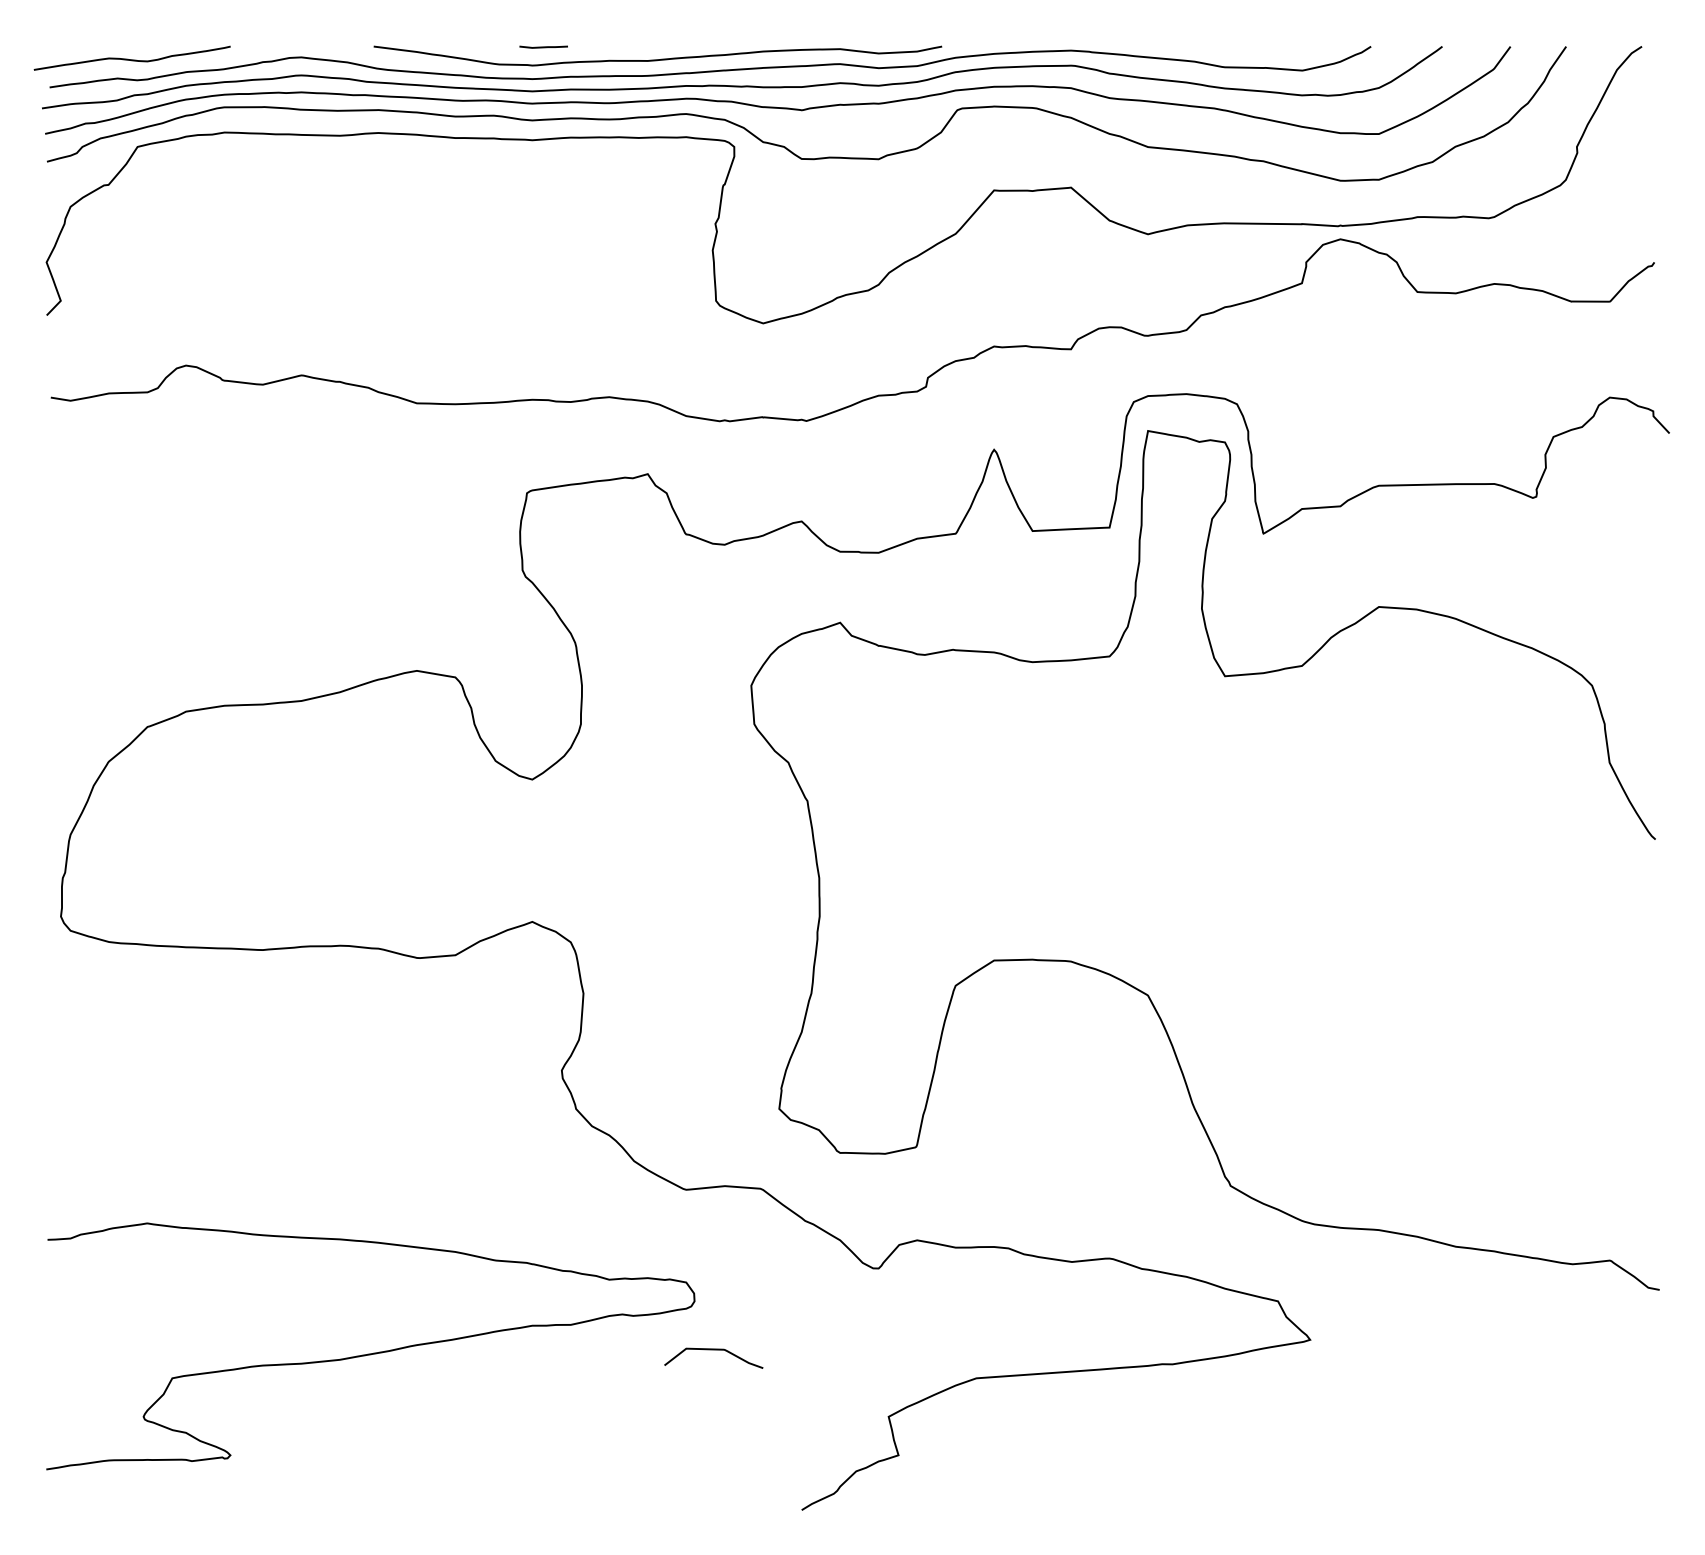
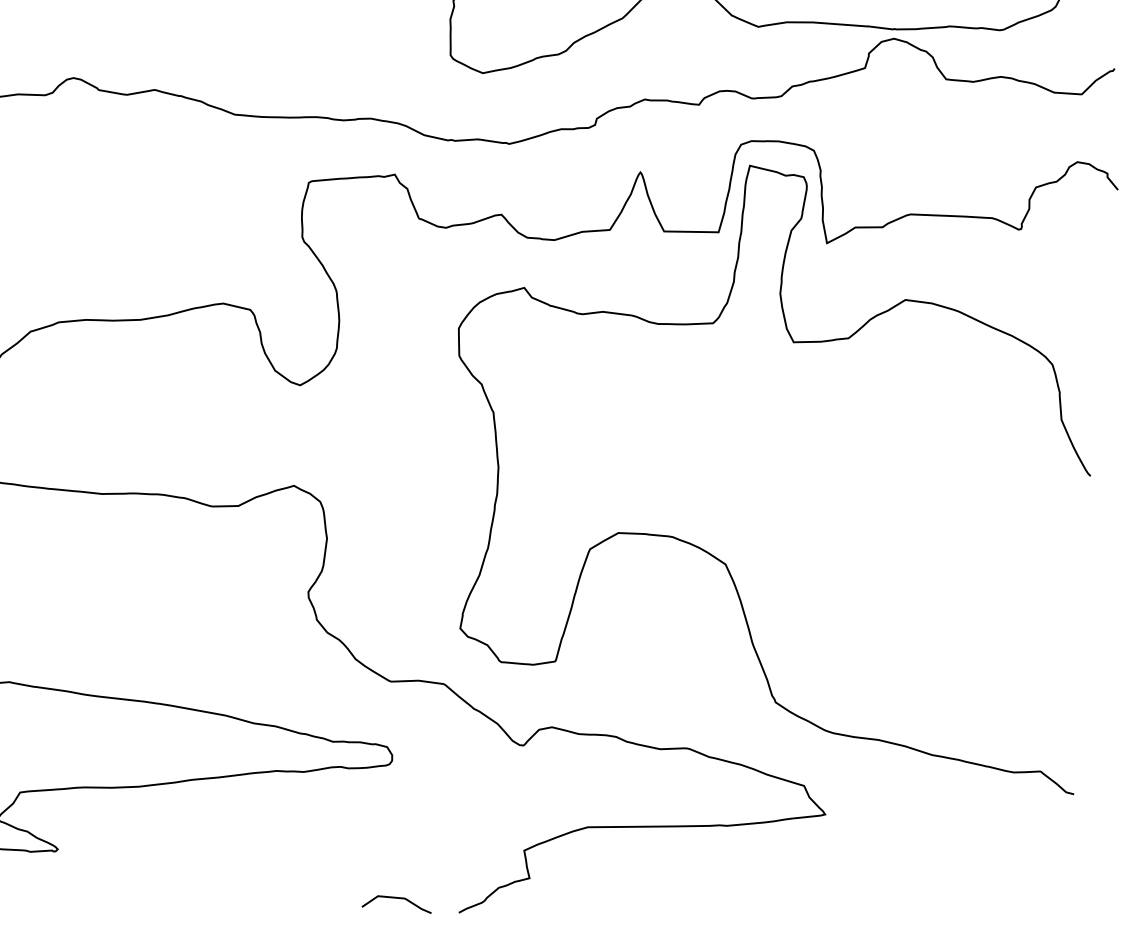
curve: (713, 1350) -> (397, 898), moved

